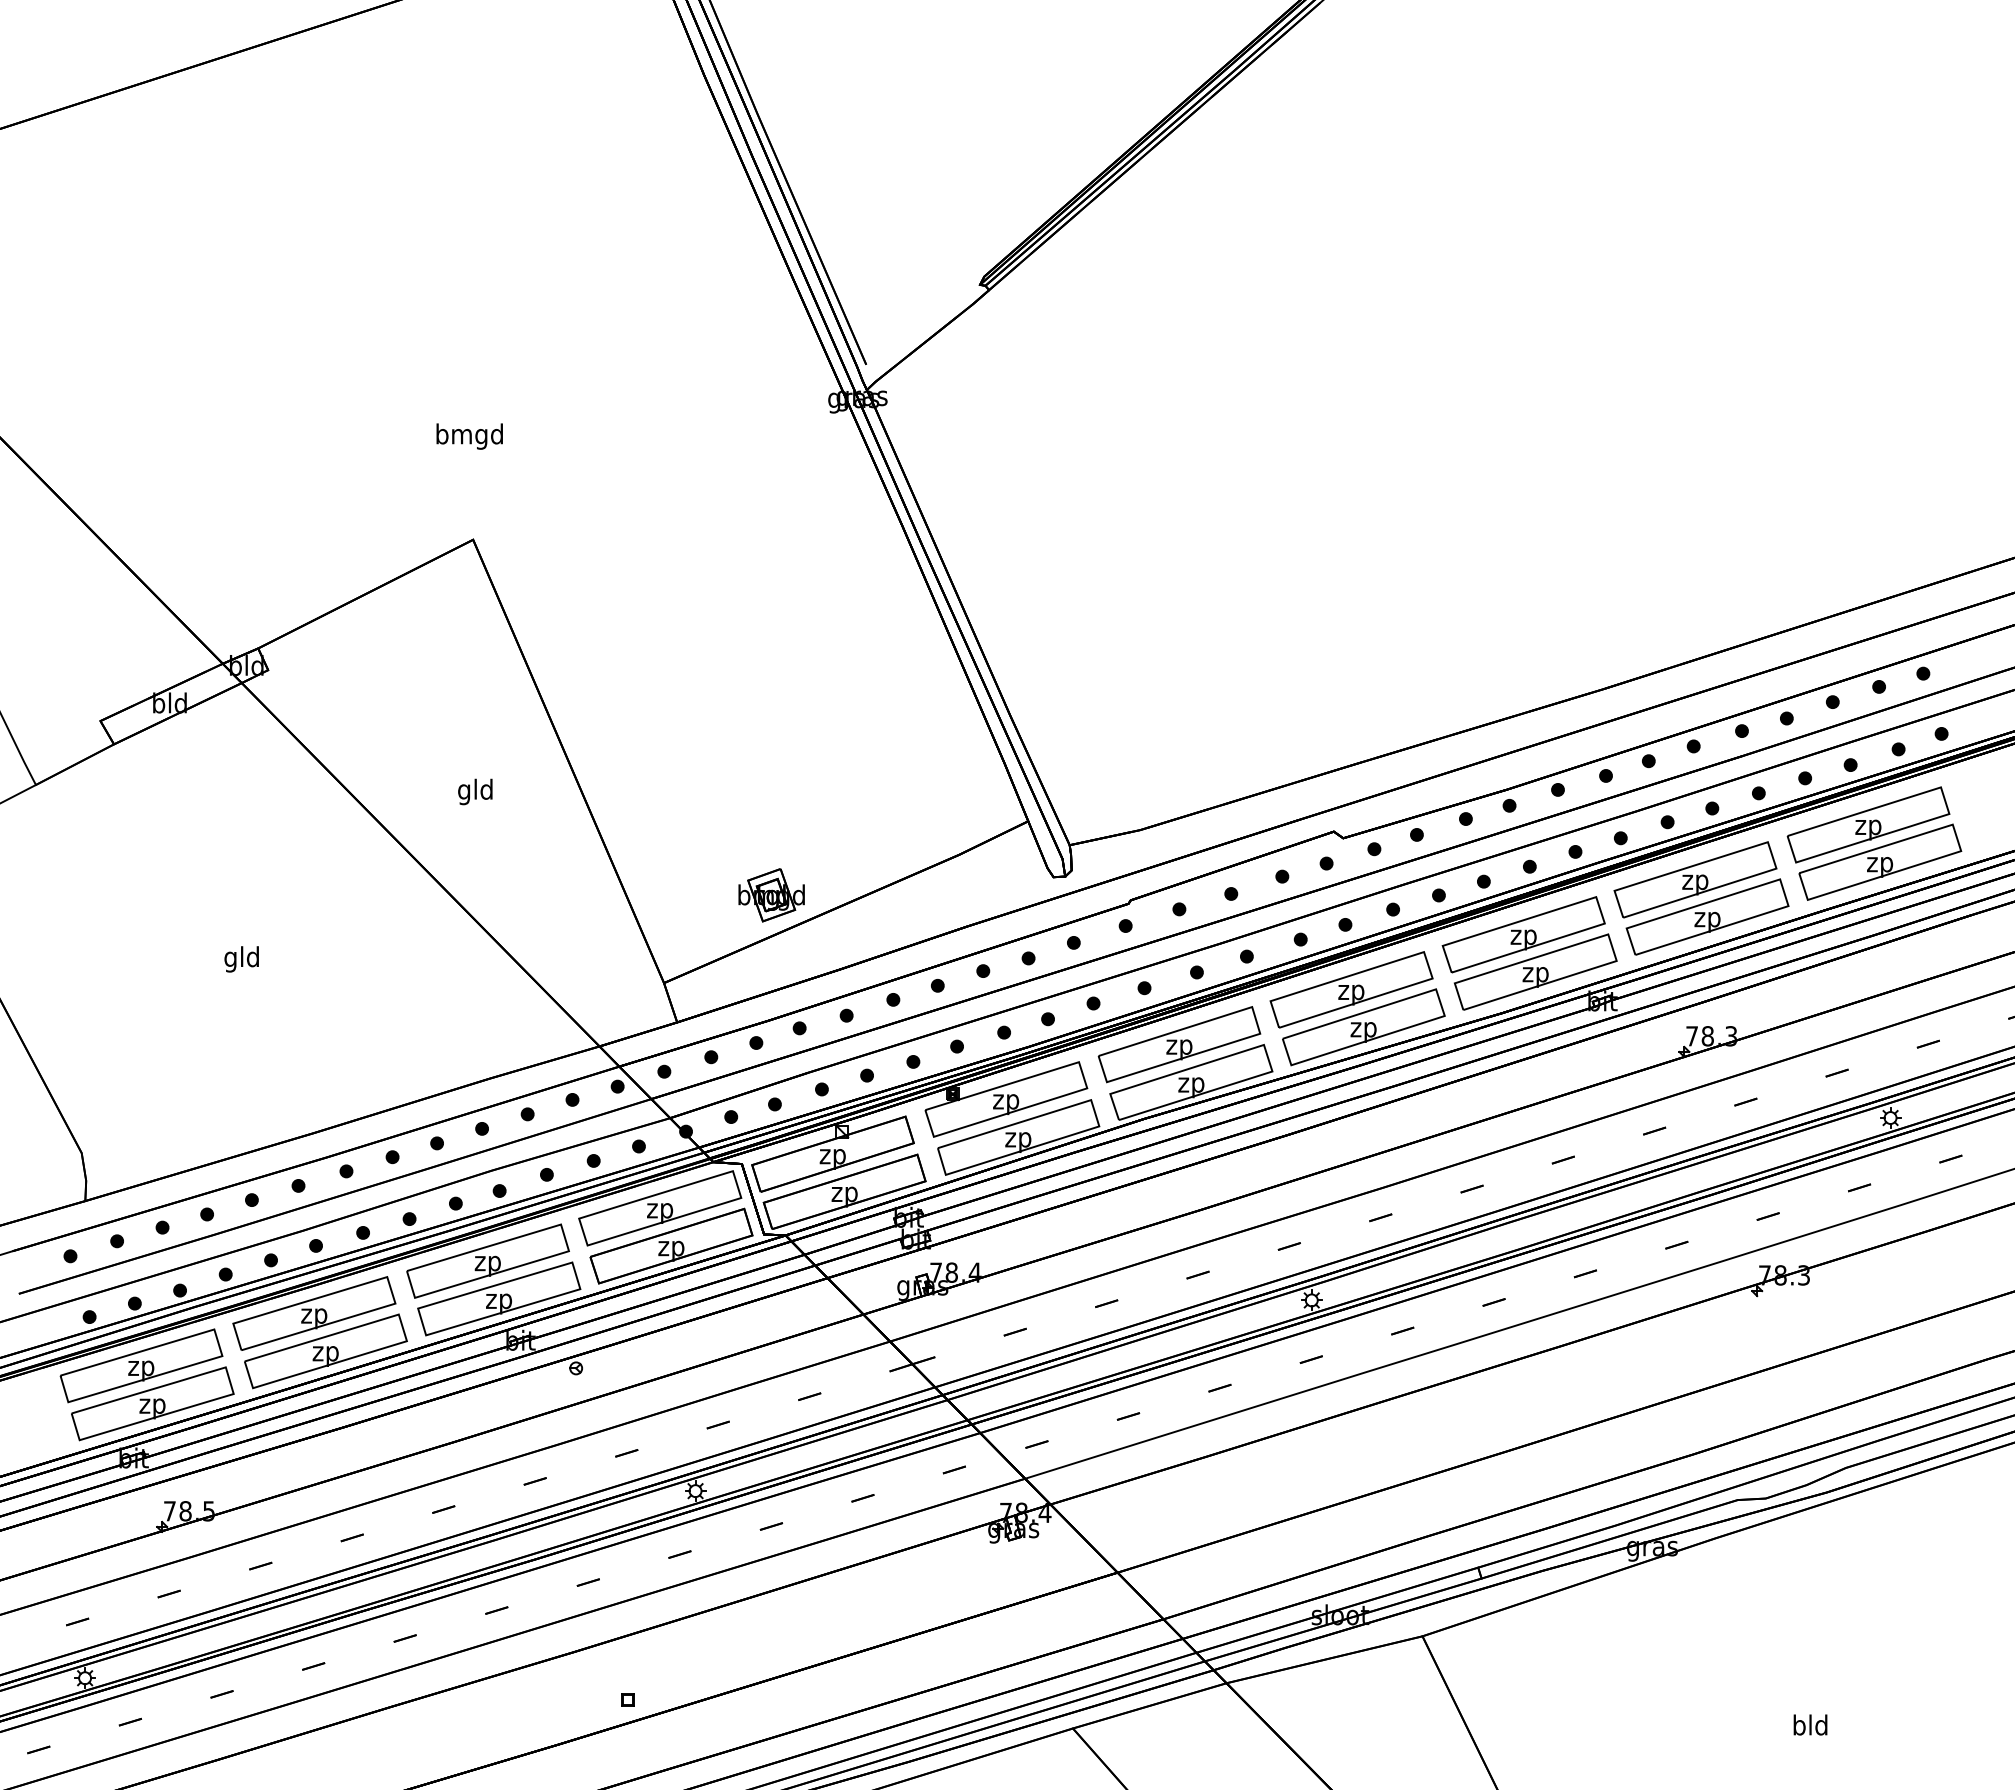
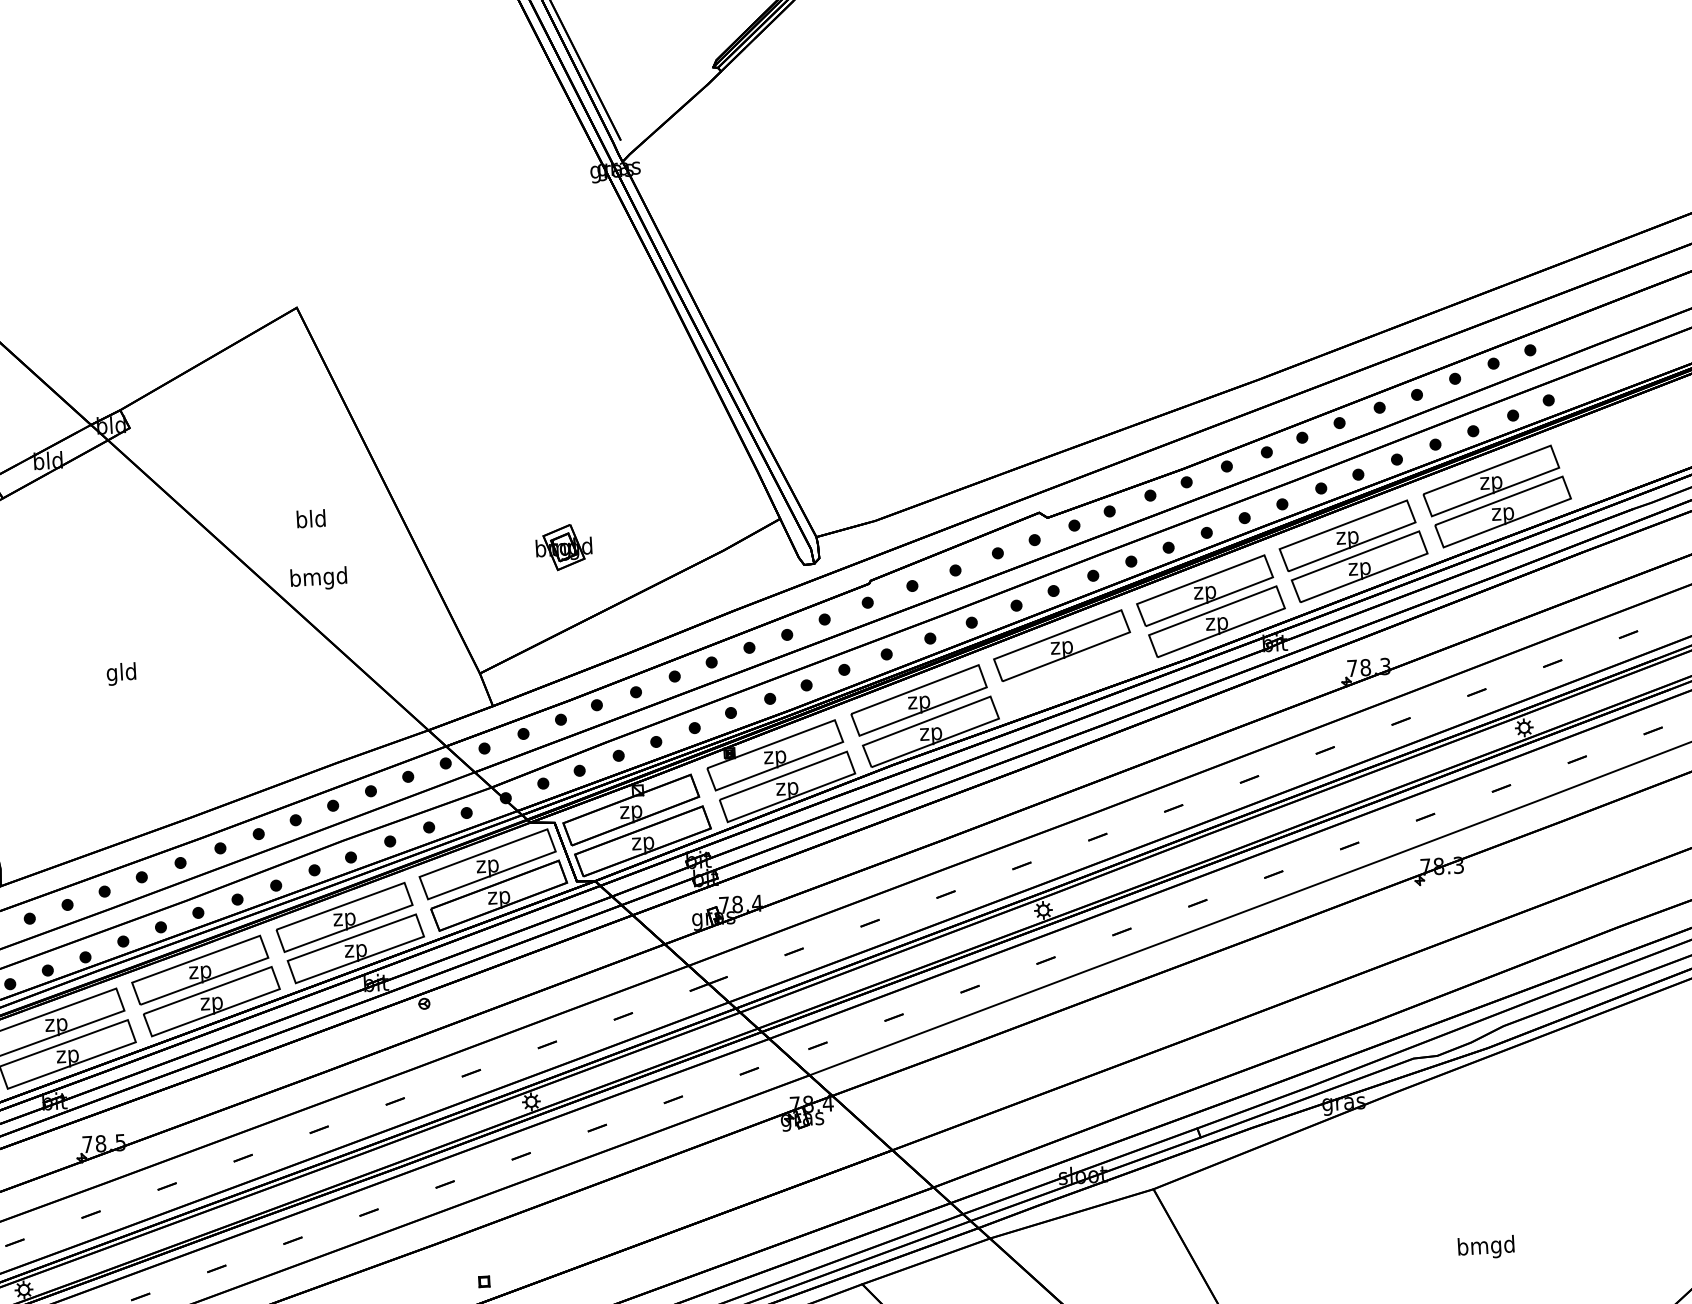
text: (469, 436) -> (318, 578), moved
text: (464, 791) -> (301, 521), gld -> bld
part: (771, 895) -> (563, 547), moved
part: (1363, 1027) -> (1073, 677), removed
text: (1810, 1727) -> (1486, 1247), bld -> bmgd

